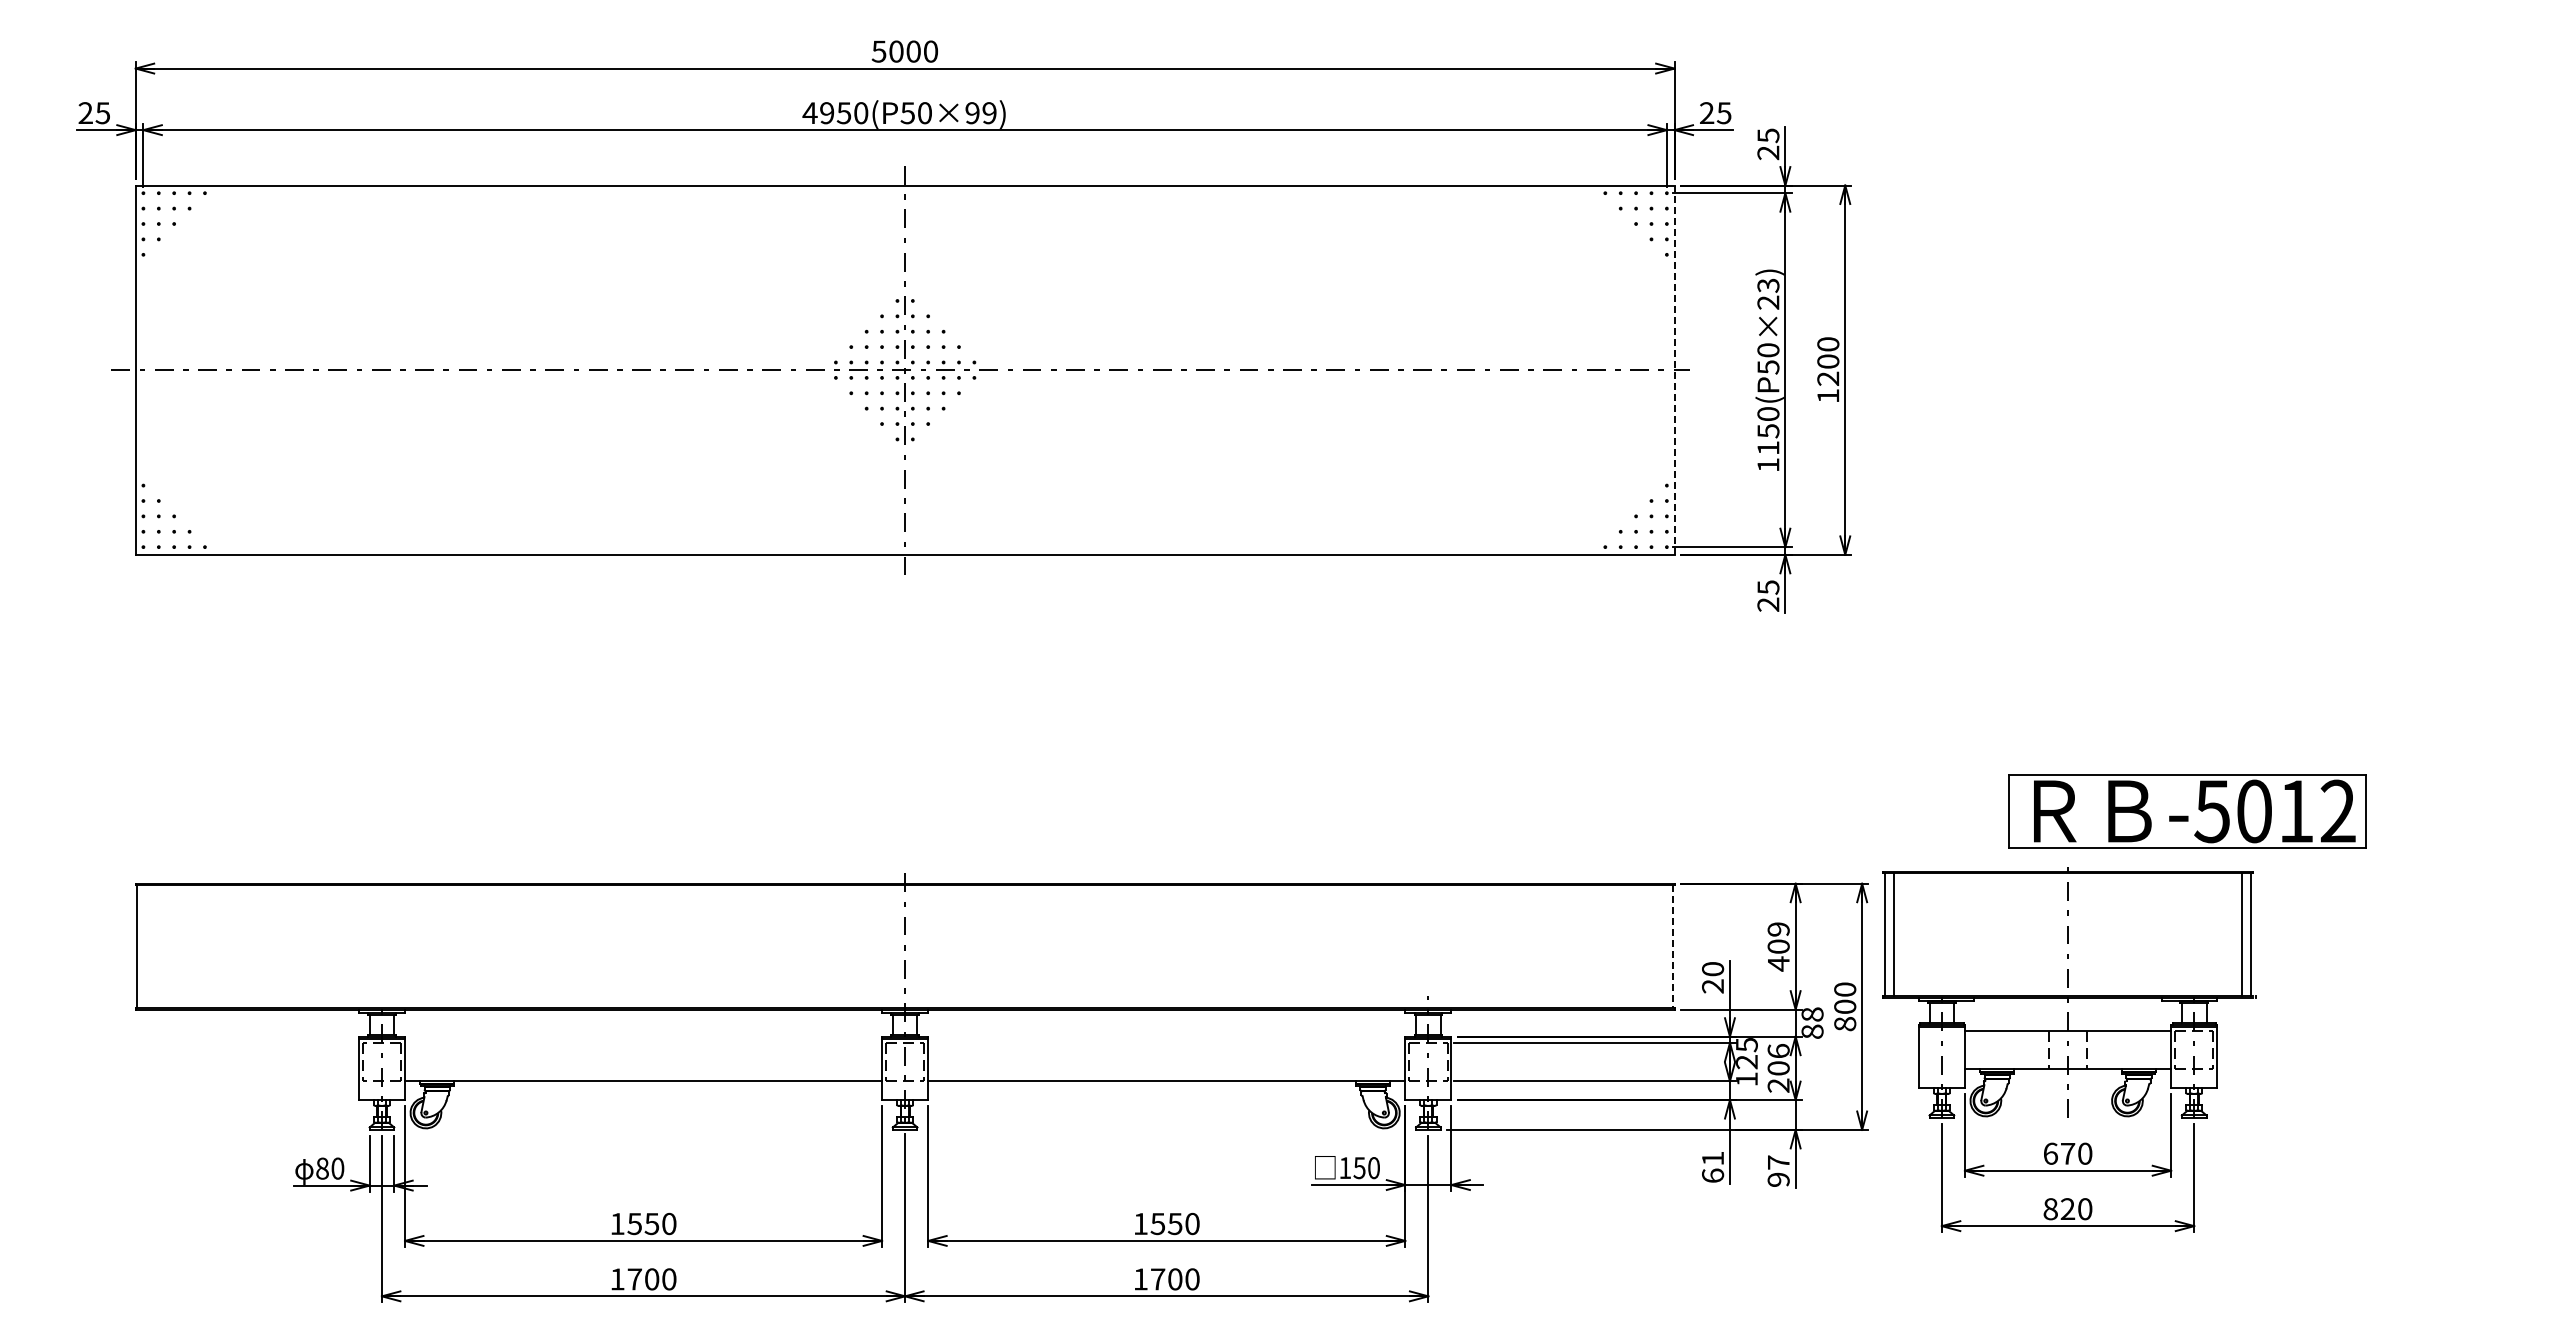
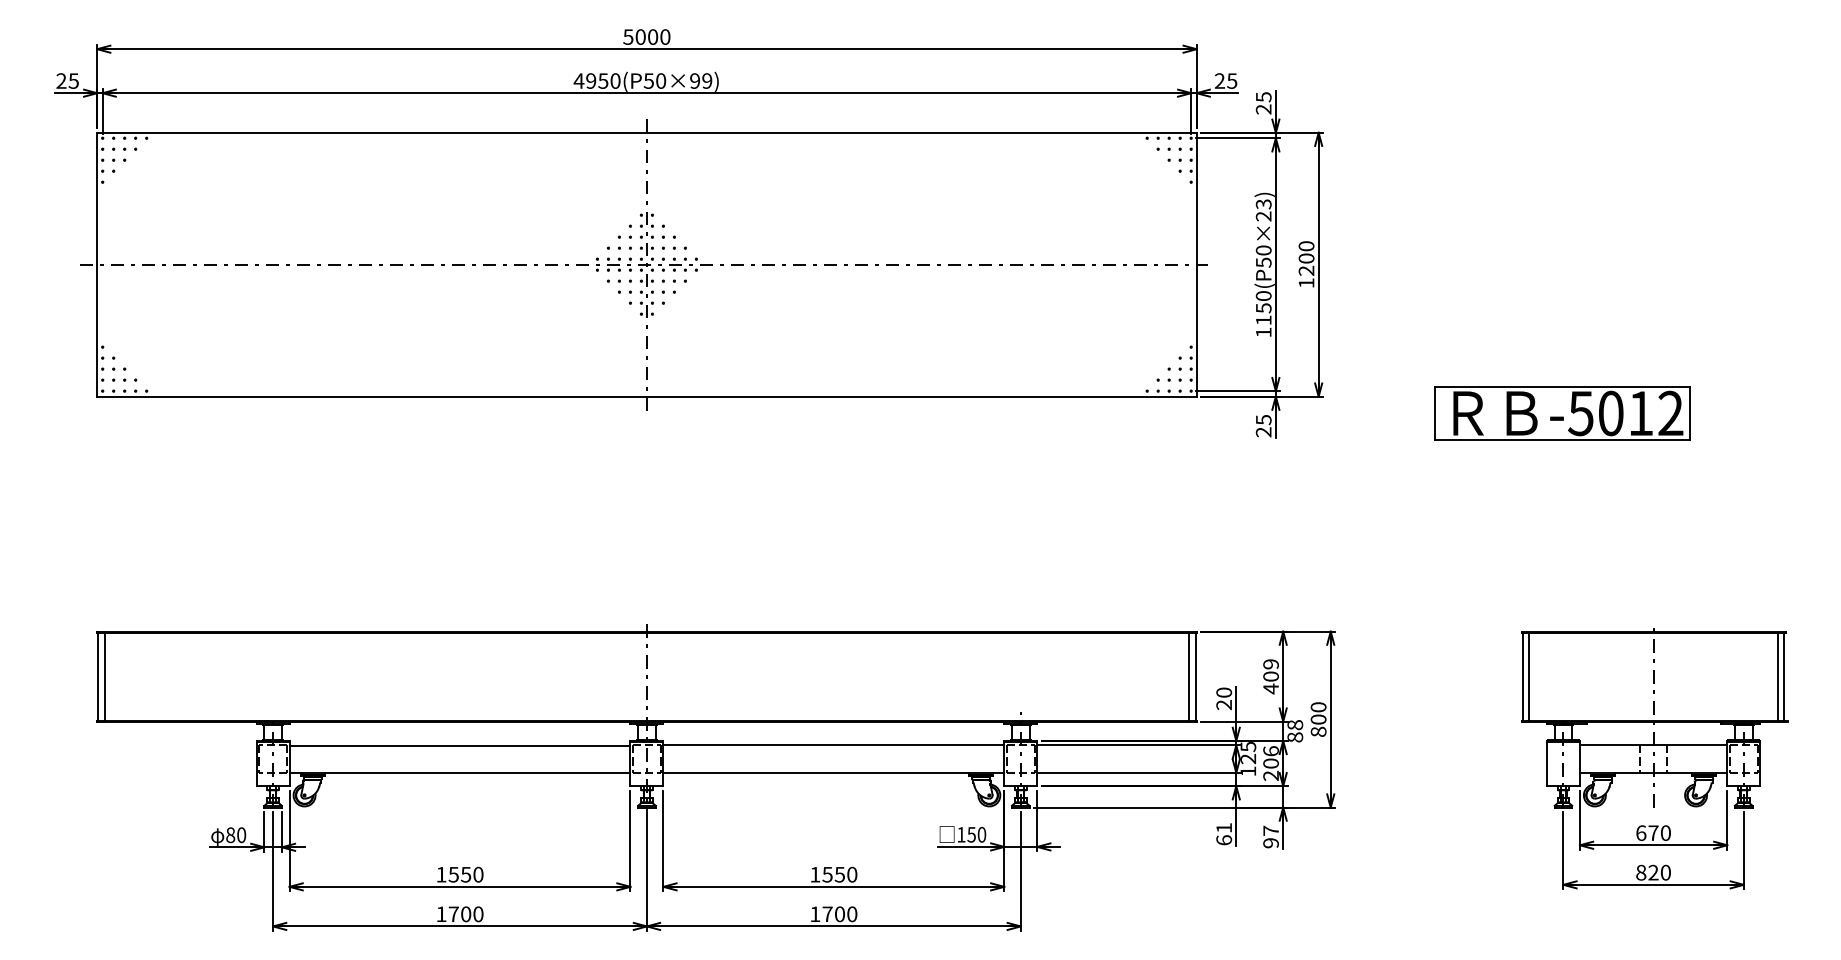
line: (1674, 370) -> (1196, 264), dashed -> solid
part: (2187, 811) -> (1563, 413), moved
line: (146, 946) -> (104, 676), added
line: (1663, 946) -> (1188, 676), added
line: (1673, 946) -> (1195, 676), dashed -> solid
line: (1166, 1042) -> (833, 745), added
line: (643, 1043) -> (460, 745), added
part: (2069, 1049) -> (1654, 758), moved

